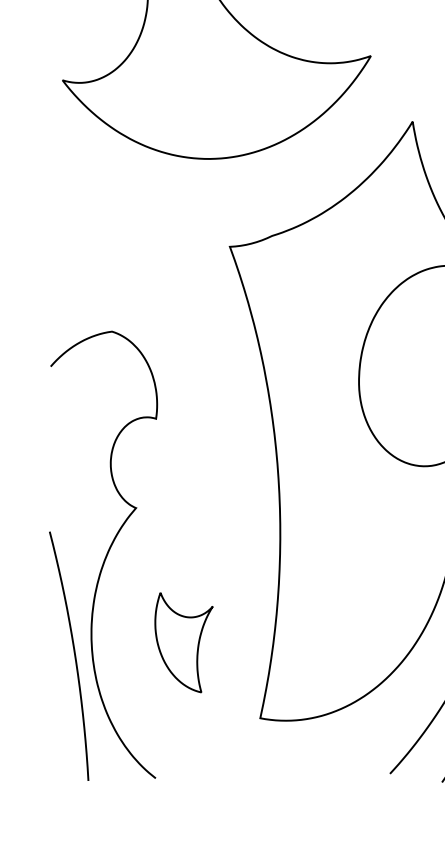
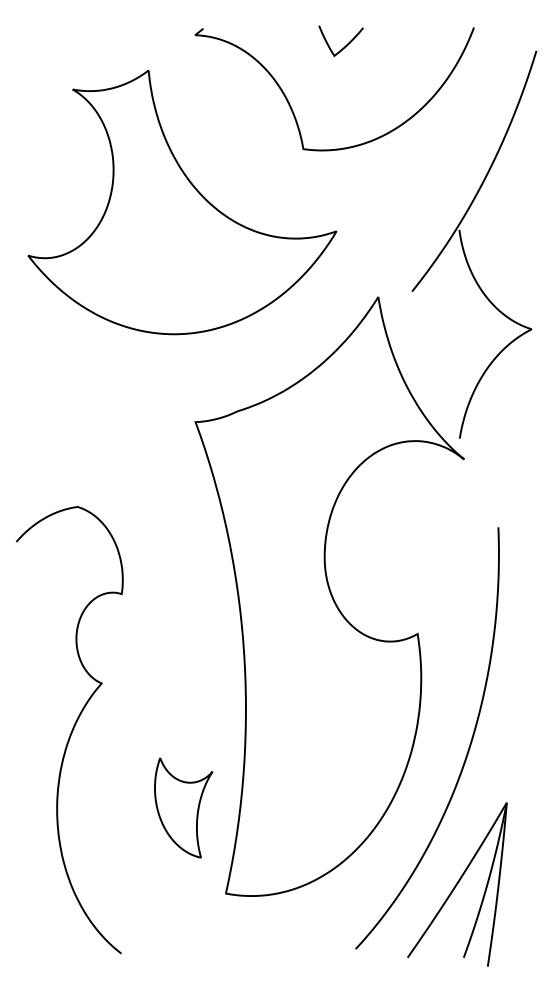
part: (183, 642) -> (183, 807), moved
curve: (73, 655) -> (39, 830), removed

